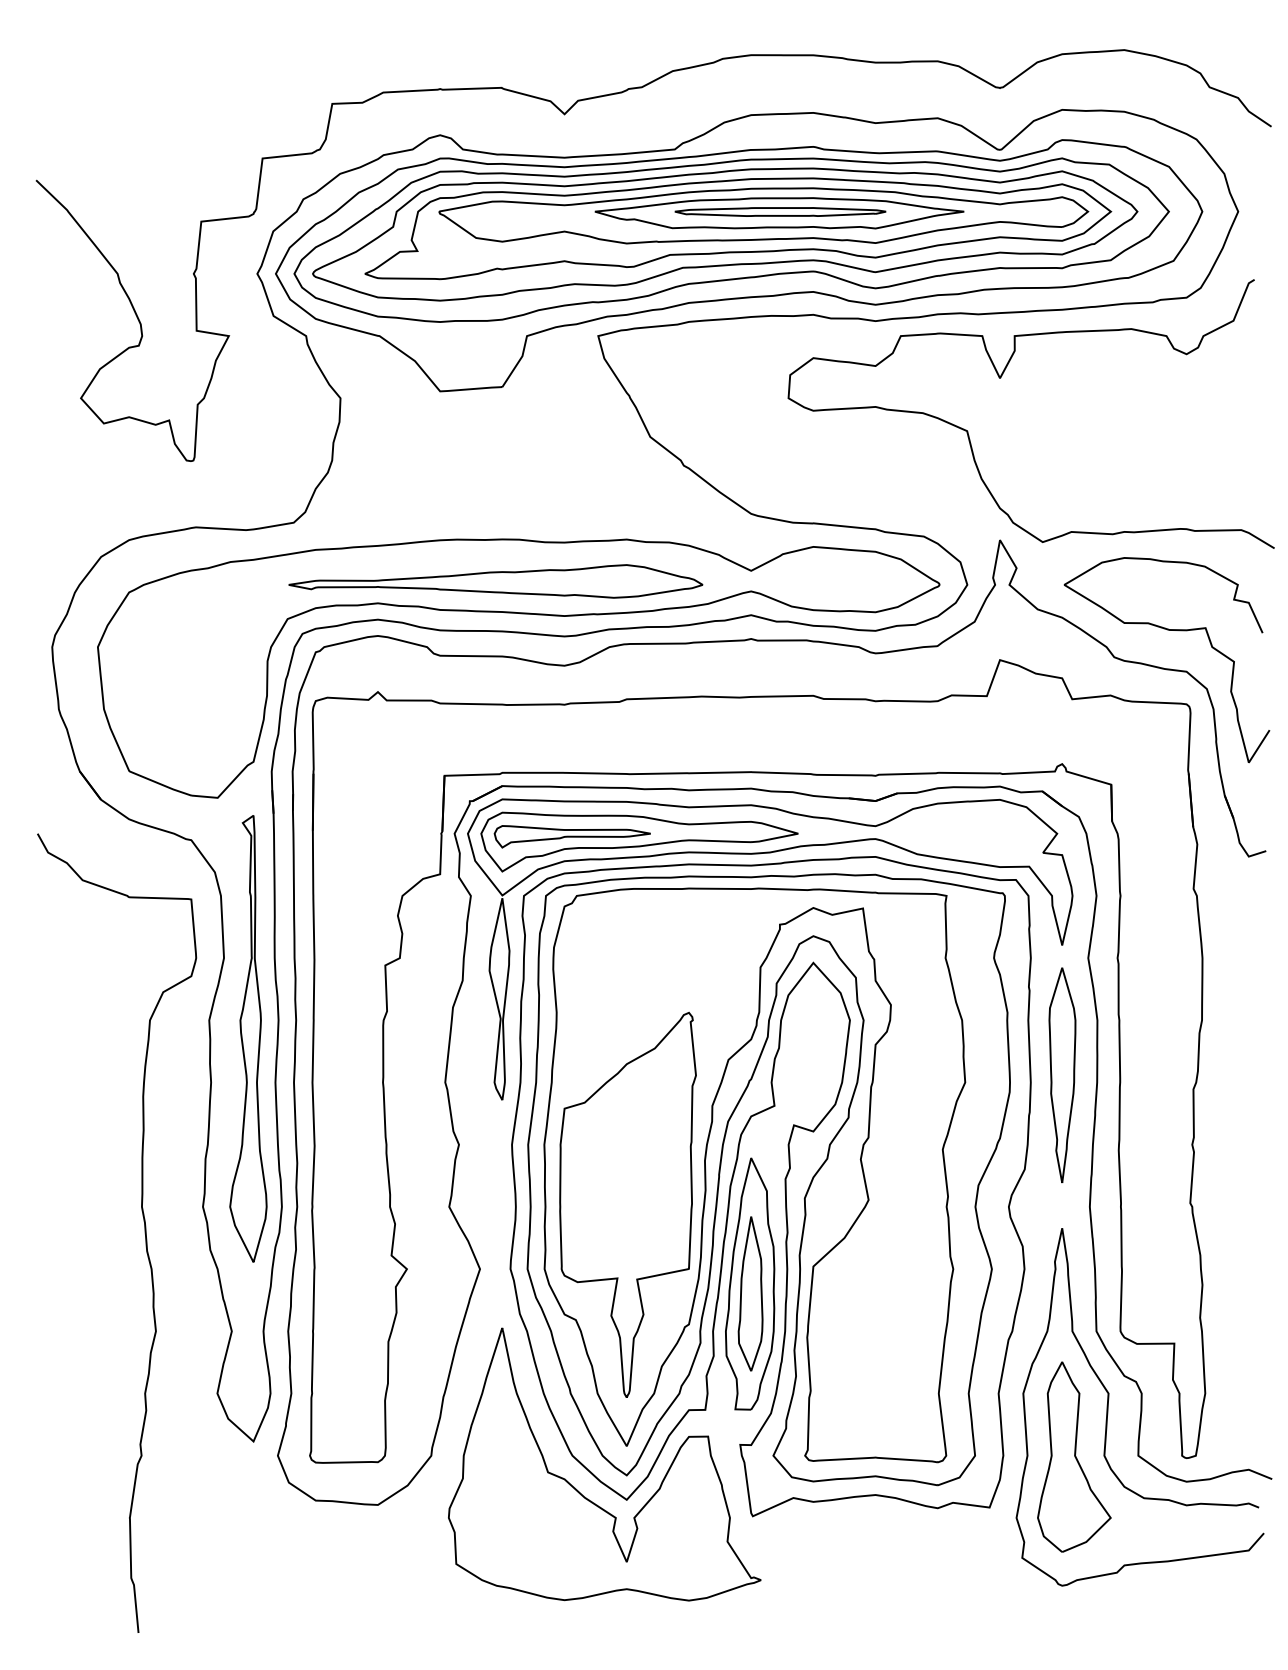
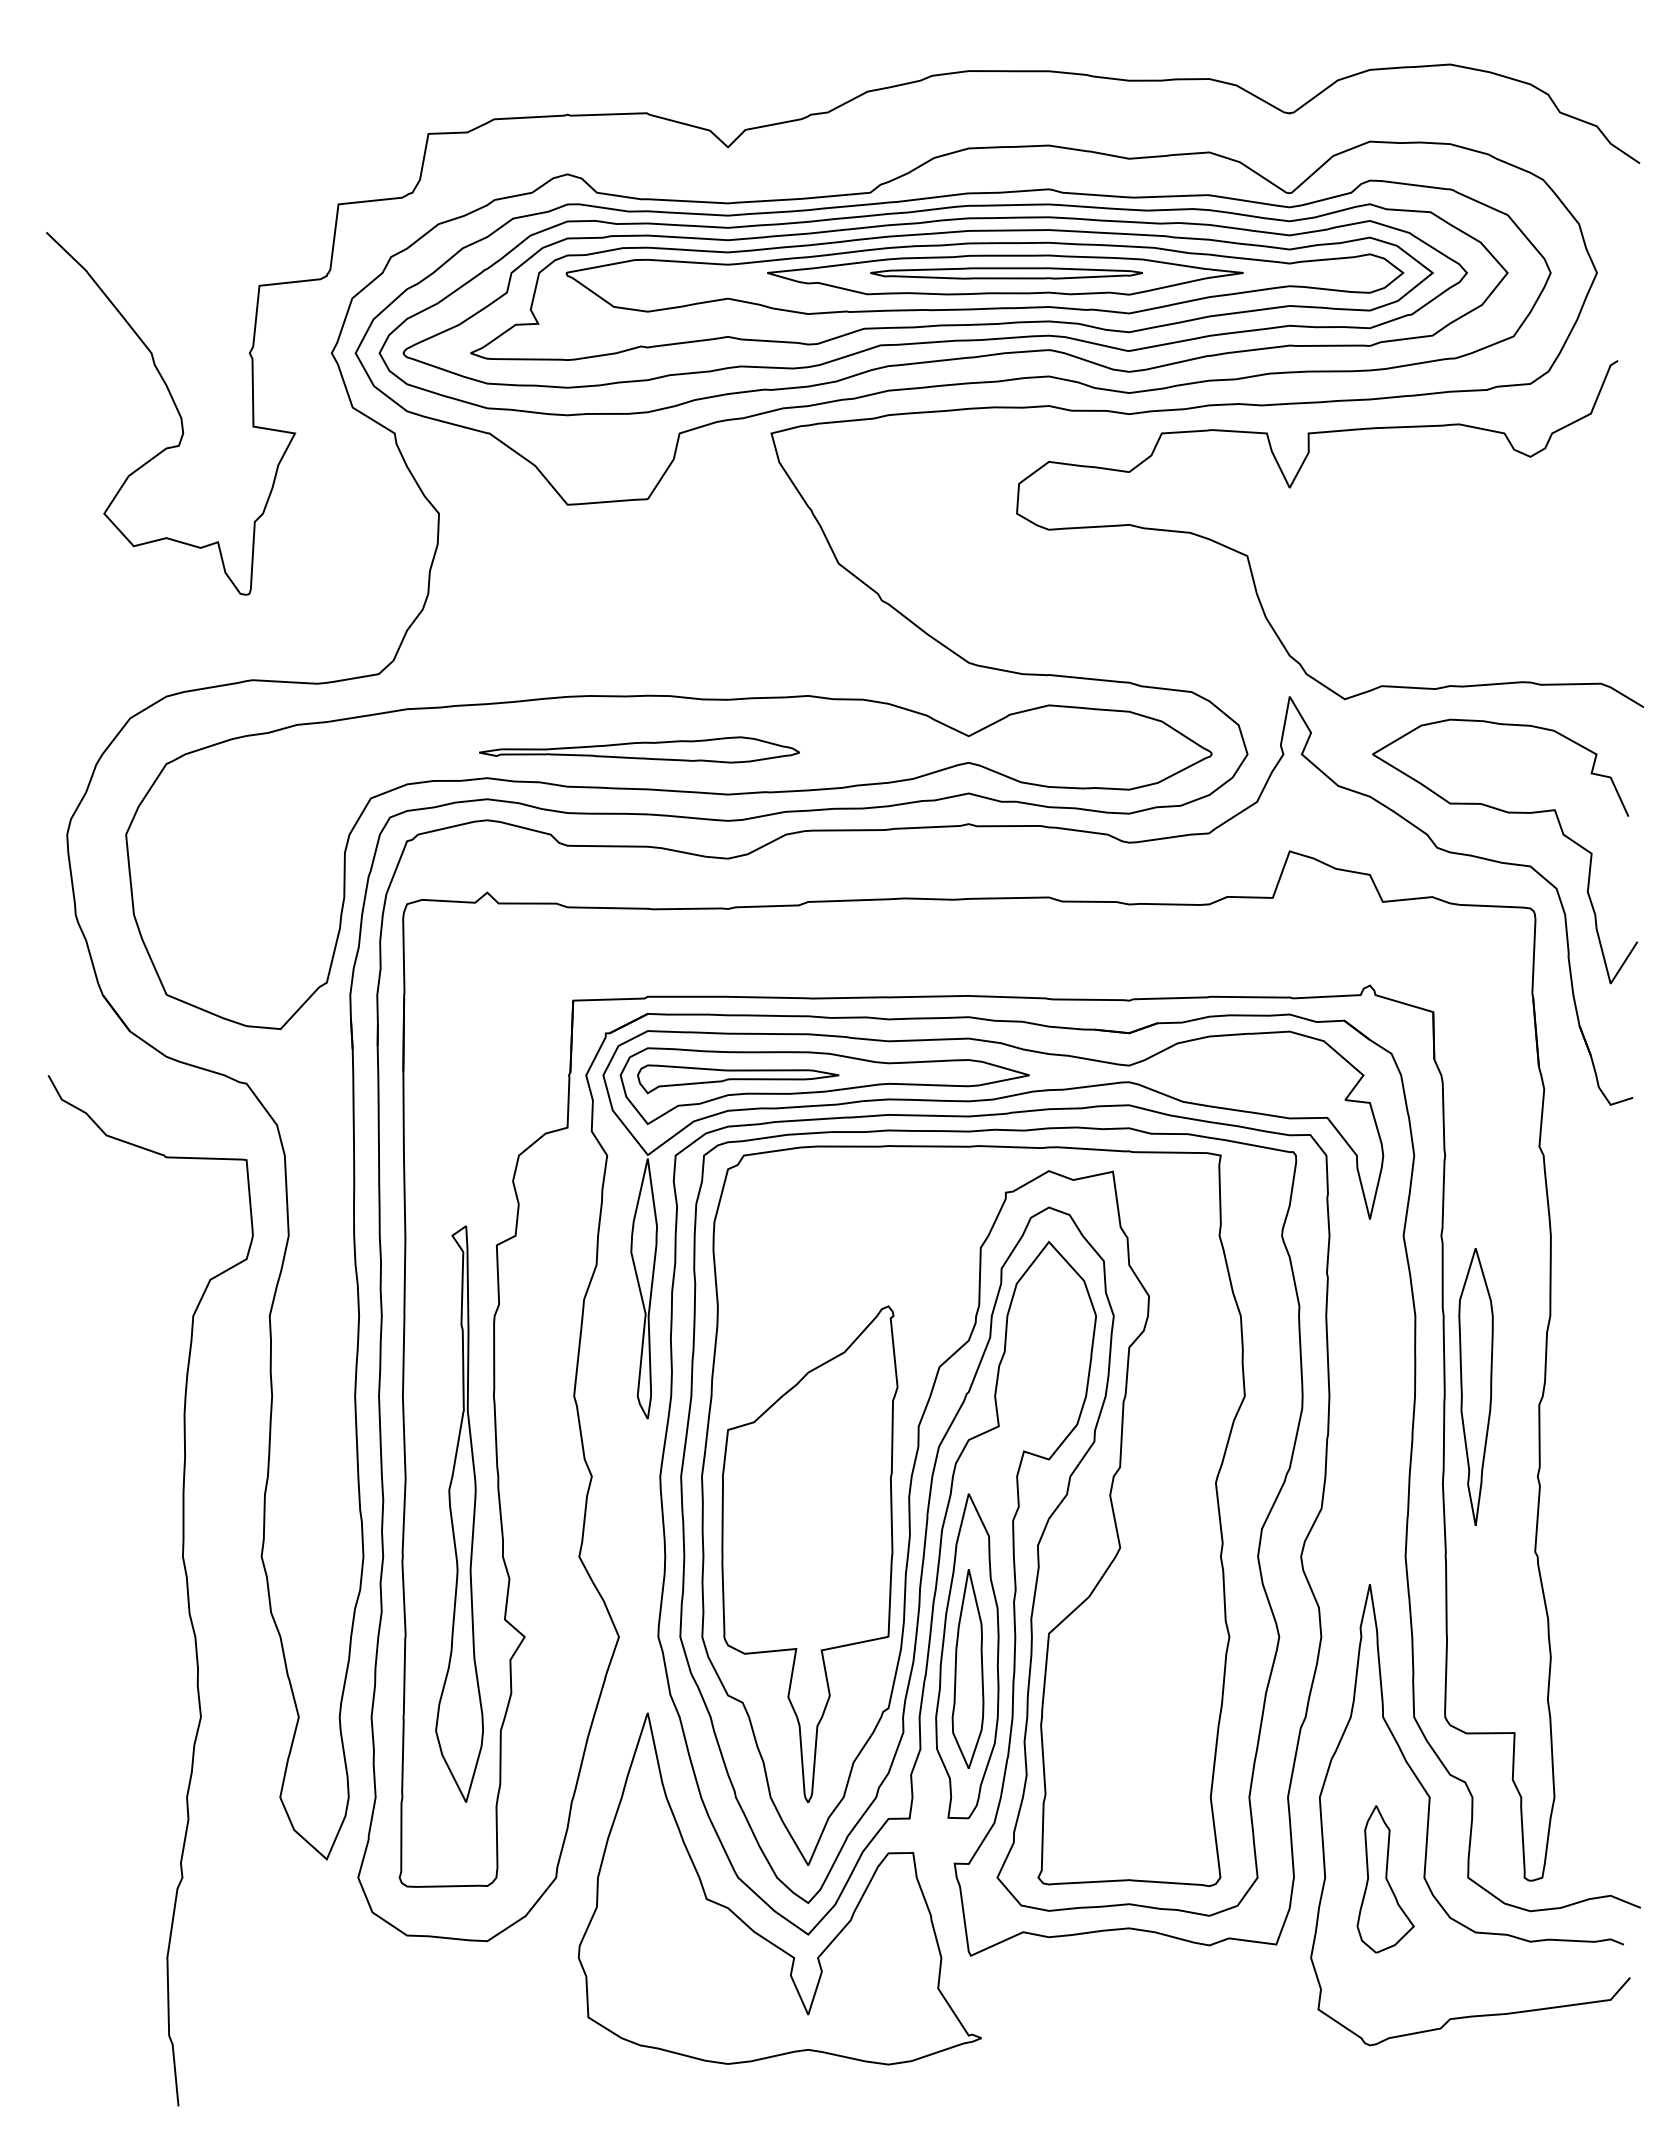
part: (495, 581) -> (638, 750), size x0.6
part: (248, 1038) -> (459, 1513), moved
part: (1062, 1075) -> (1476, 1387), moved
part: (1074, 1456) -> (1385, 1878), size x0.6

